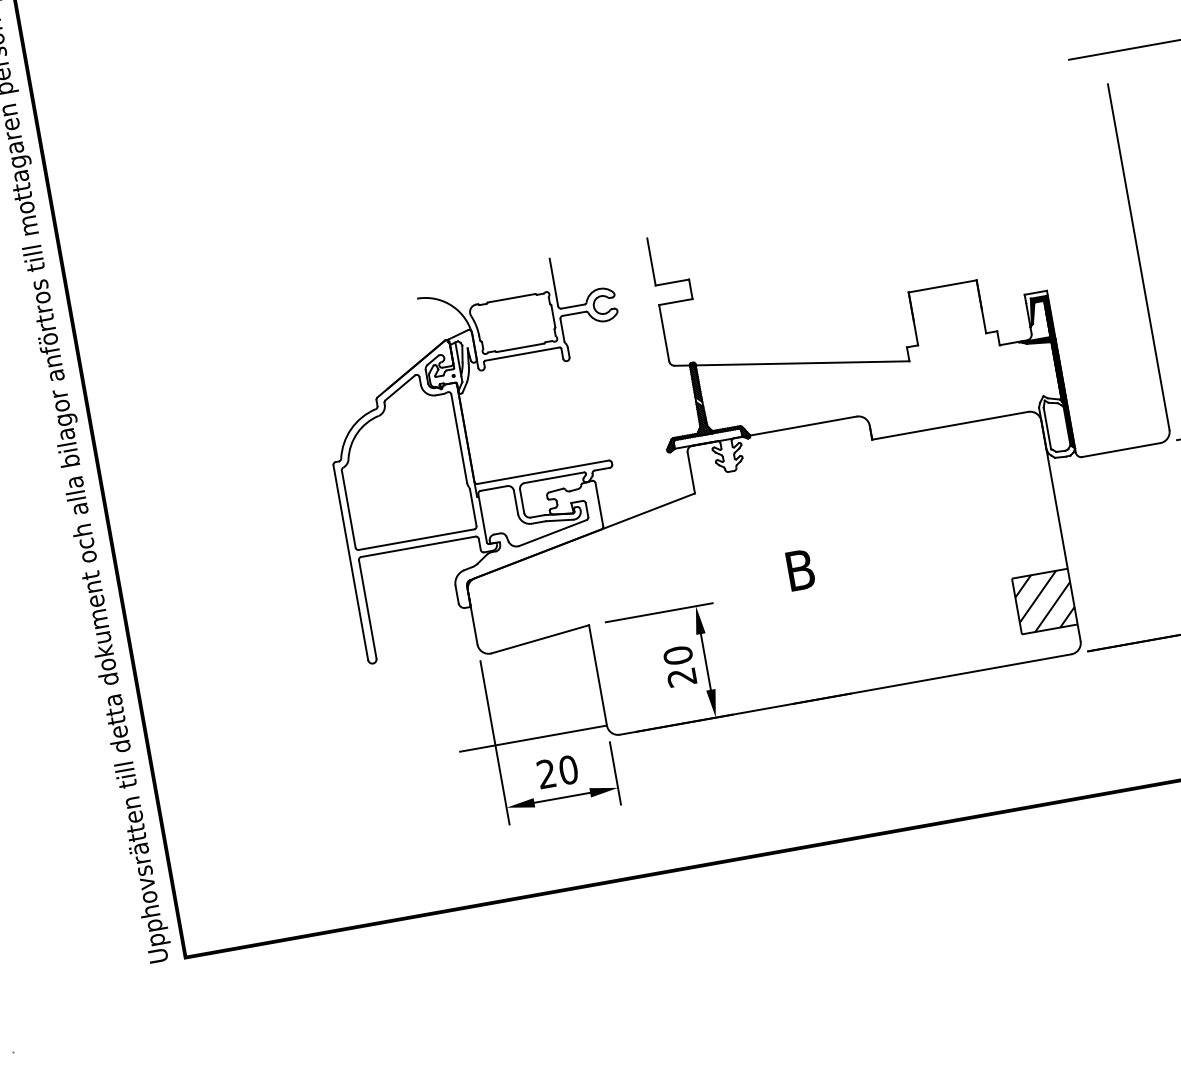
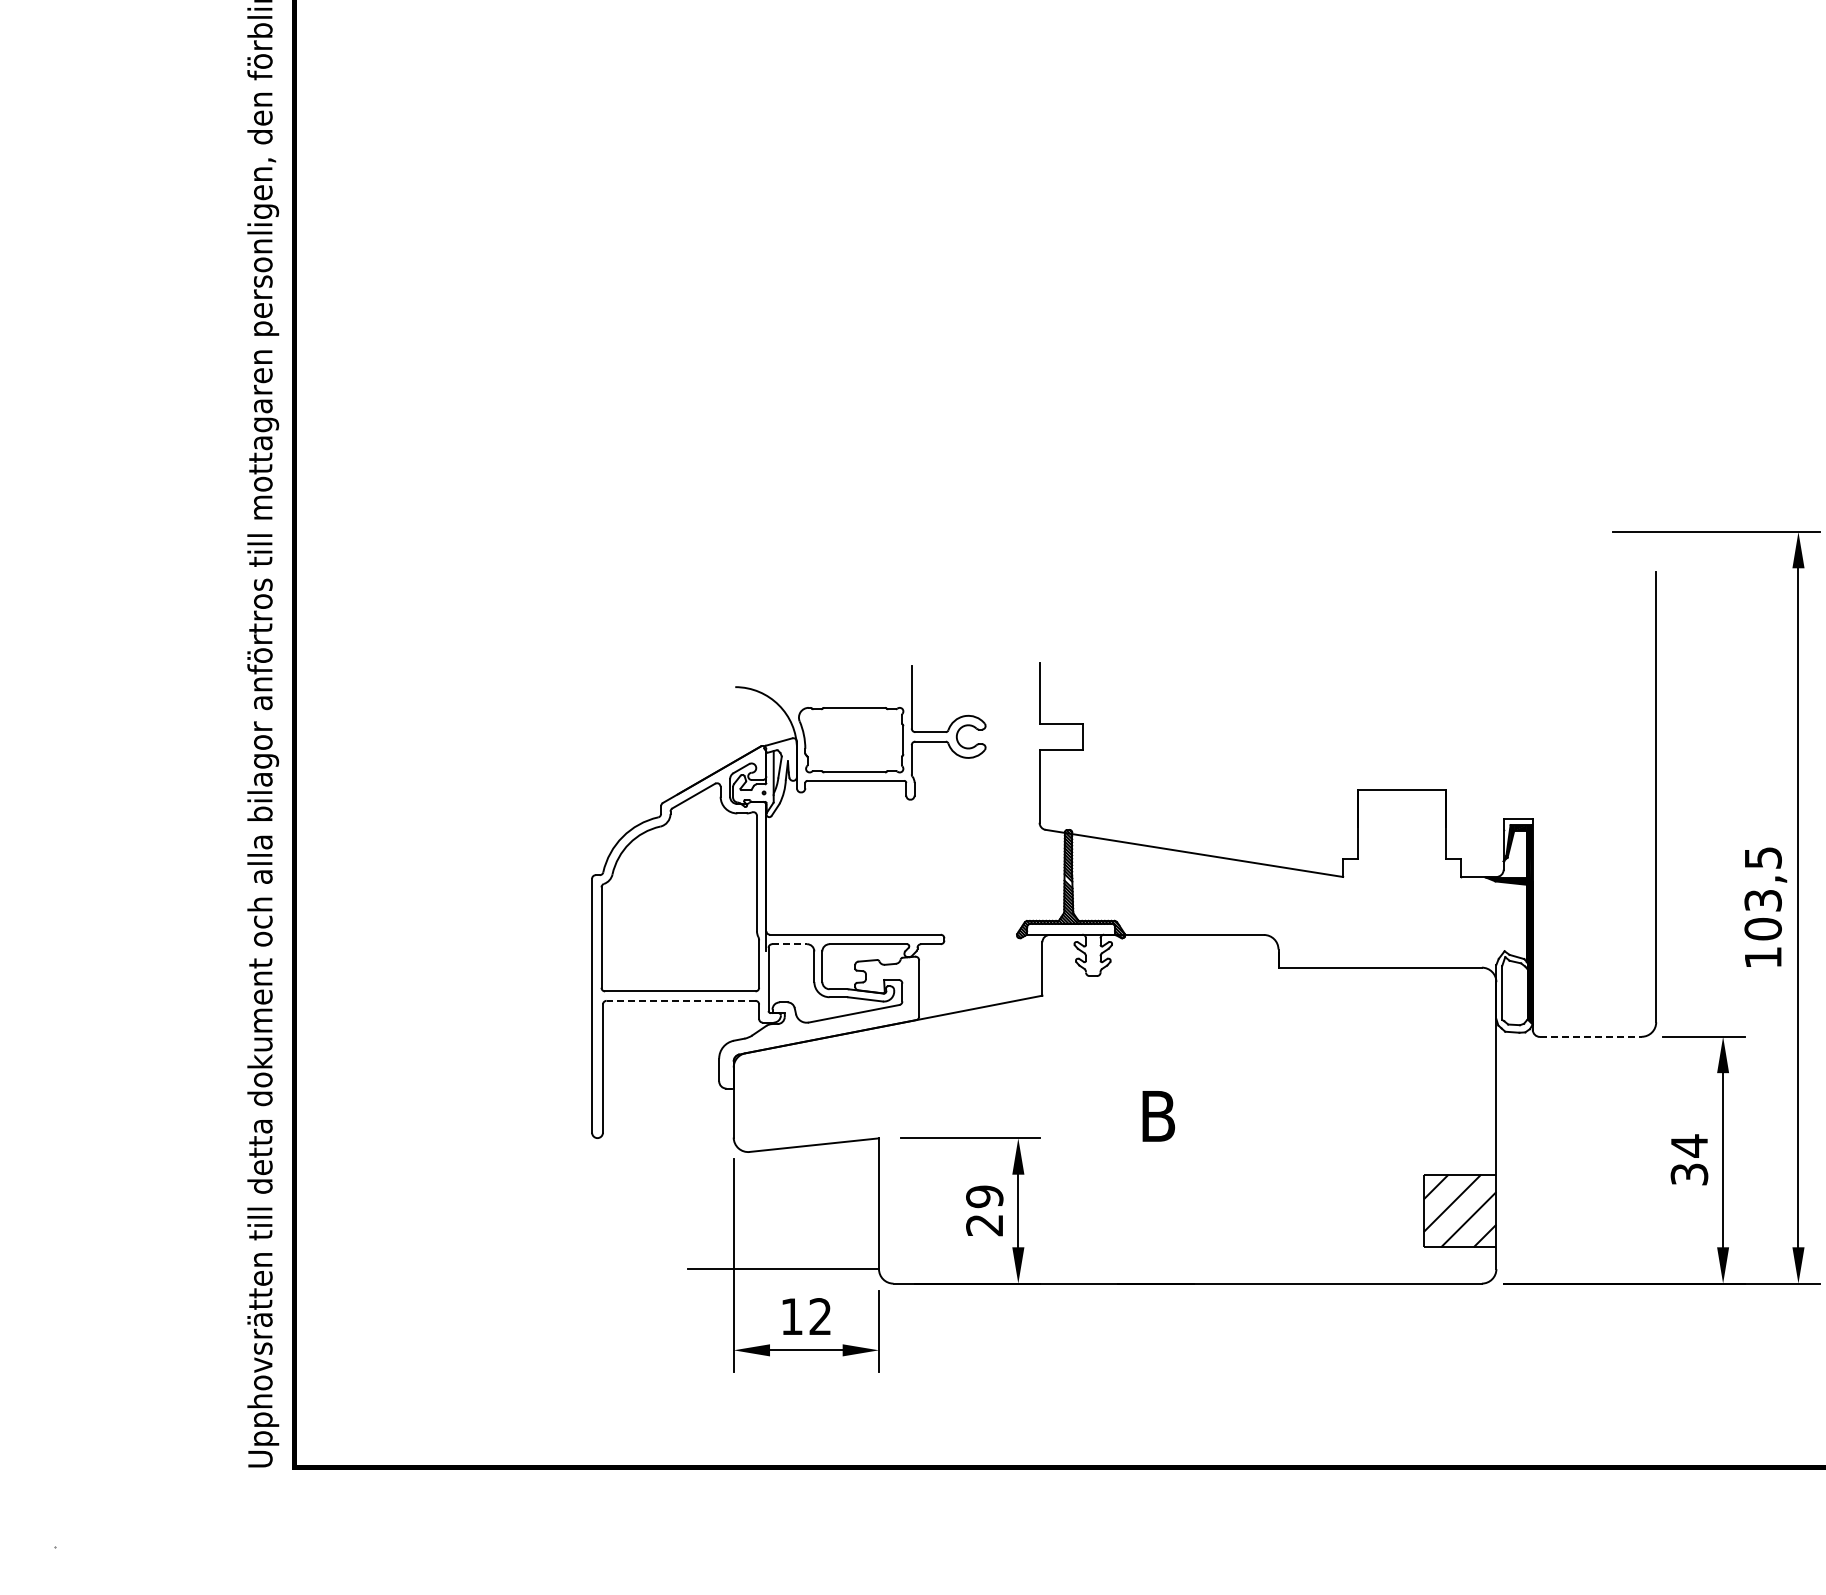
line: (1121, 449) -> (1590, 1036), solid -> dashed
line: (494, 488) -> (790, 944), solid -> dashed
line: (417, 546) -> (680, 1000), solid -> dashed
text: (677, 655) -> (984, 1196), 20 -> 29
text: (557, 771) -> (806, 1316), 20 -> 12

